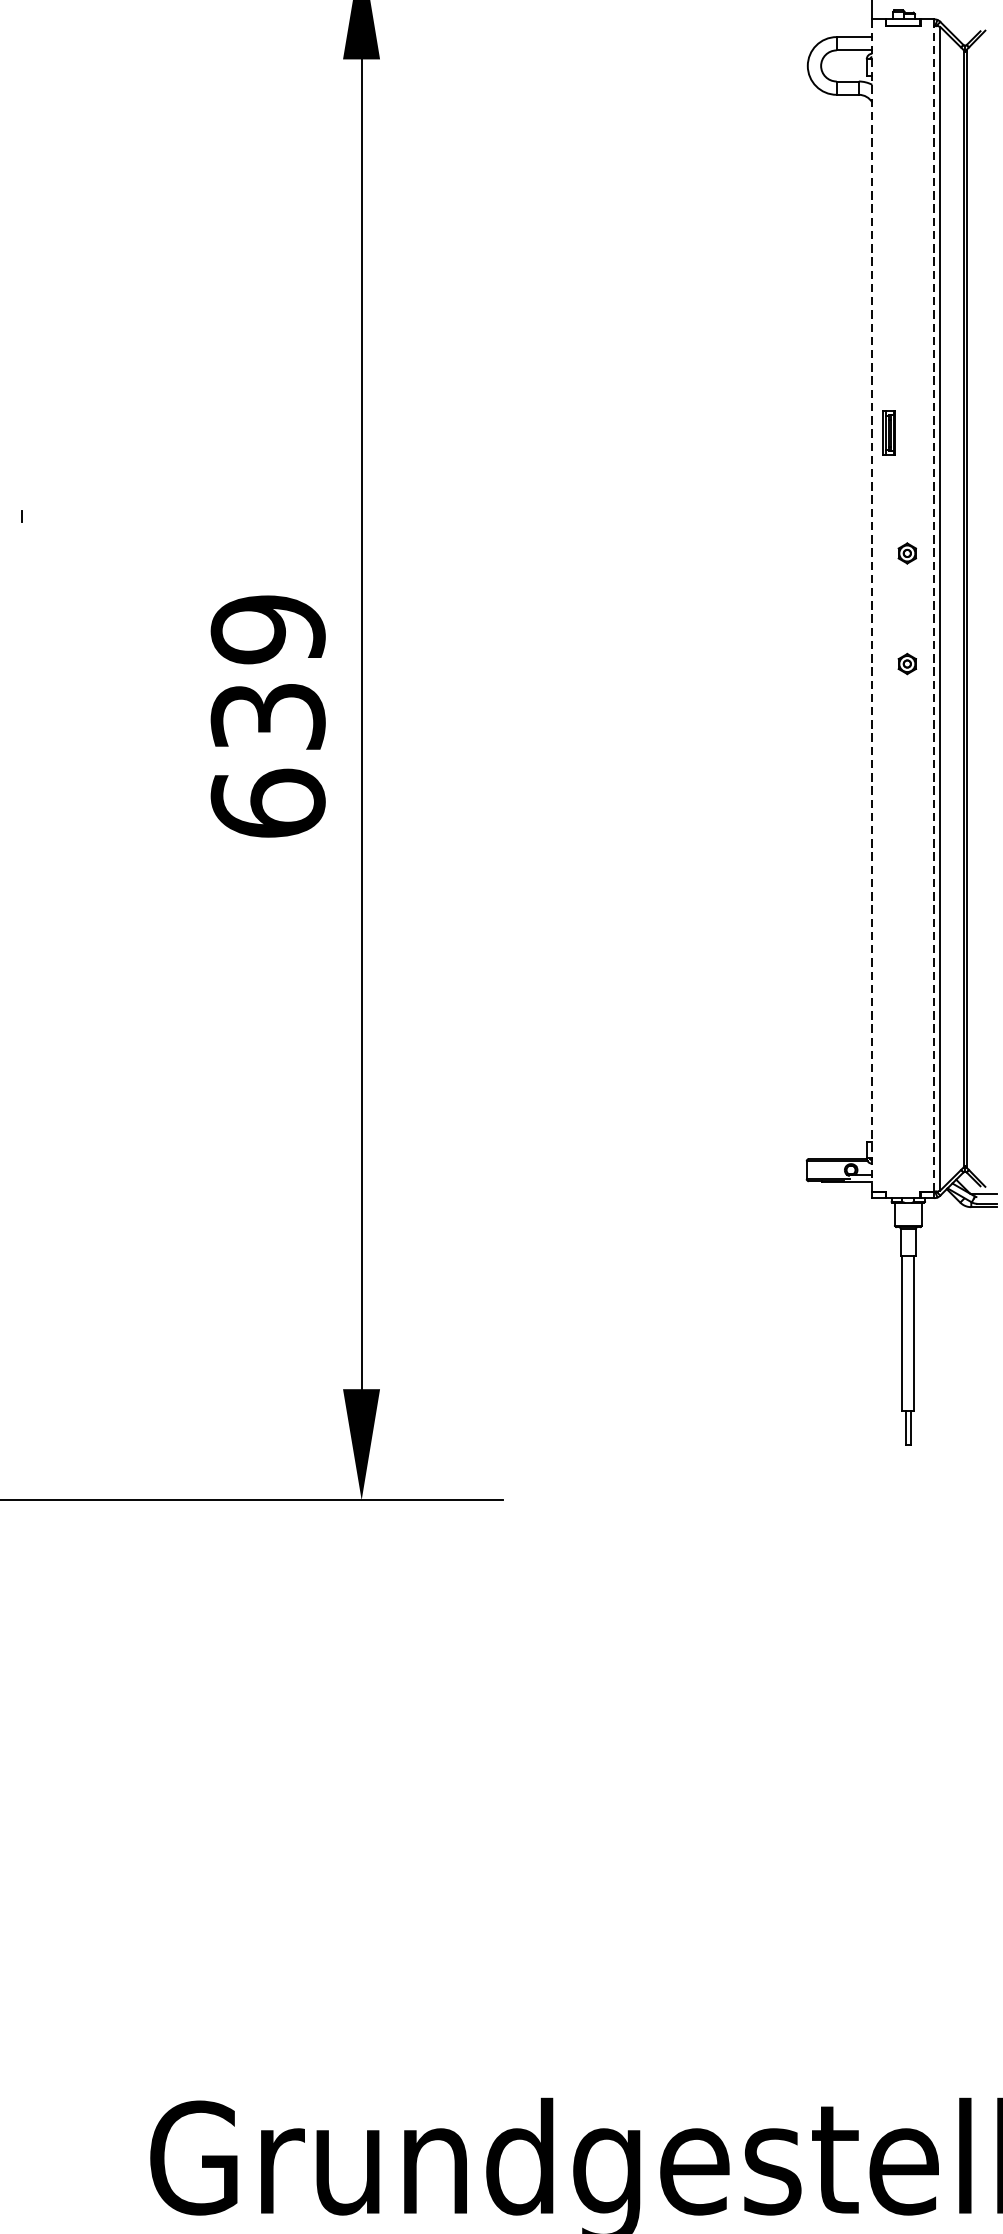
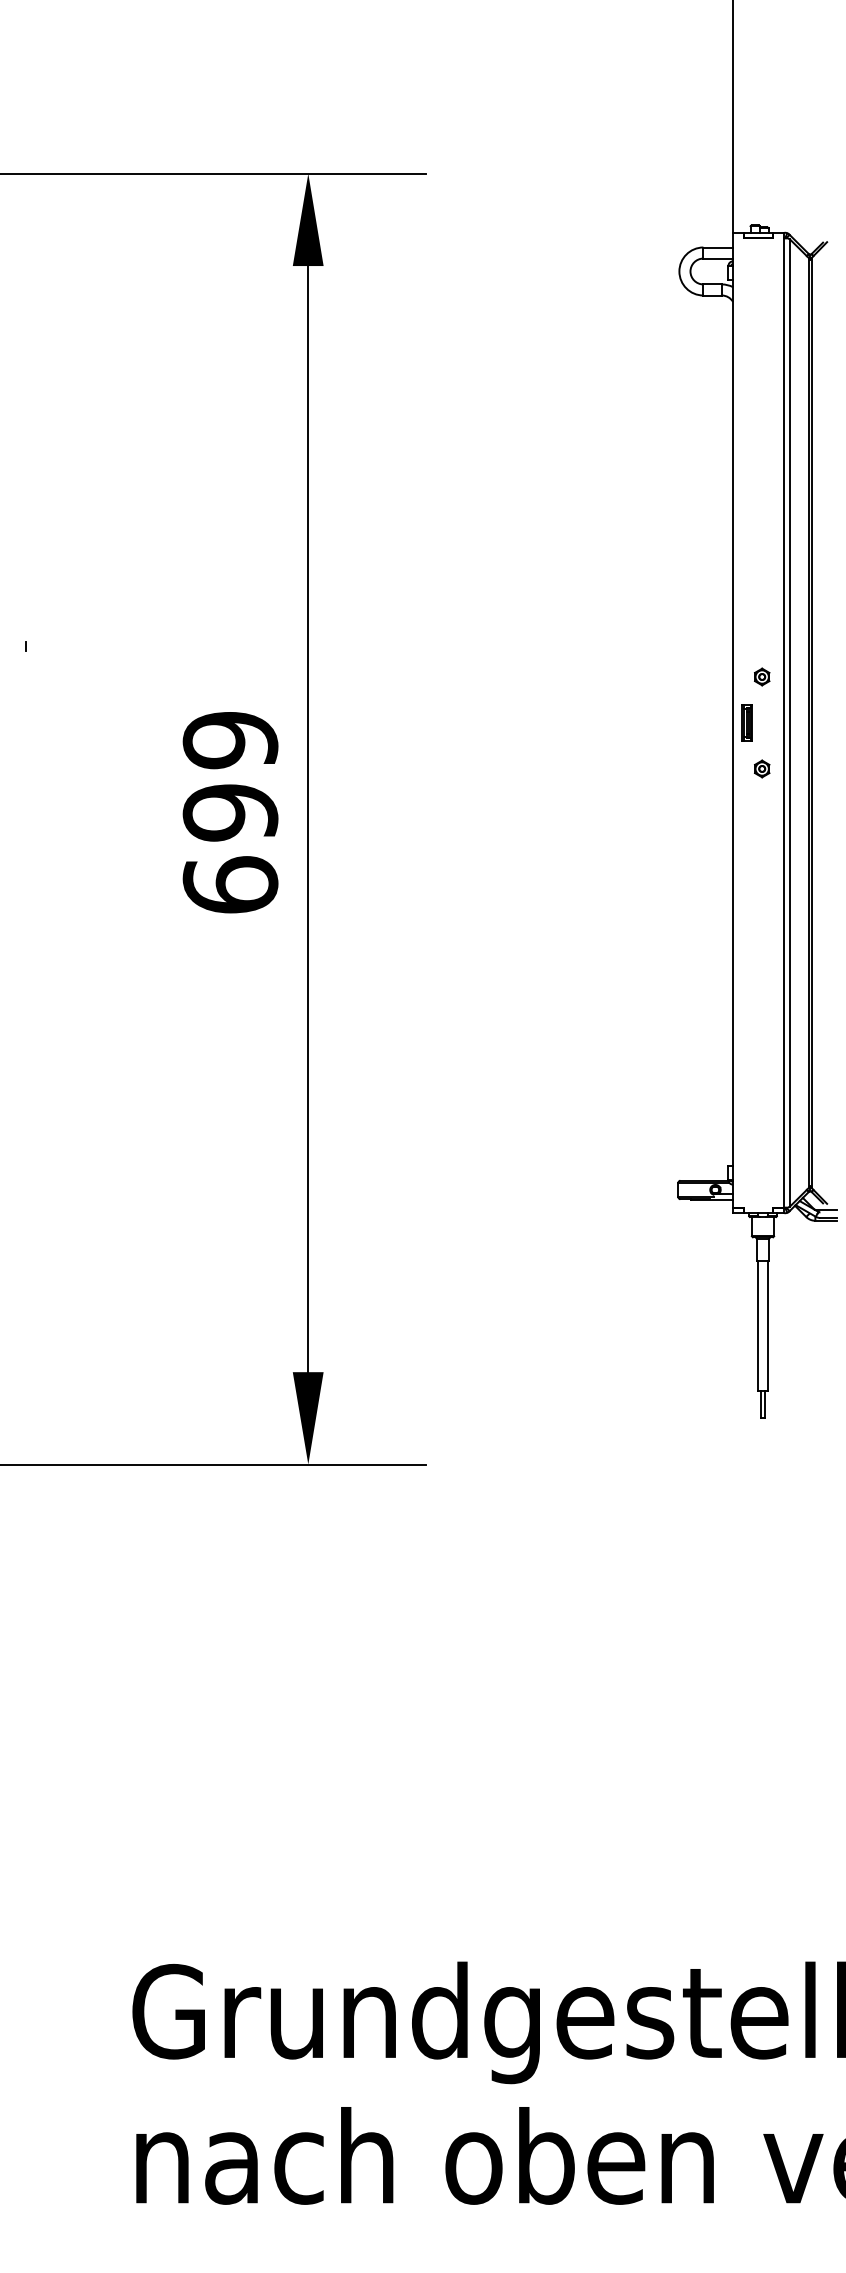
part: (888, 432) -> (746, 722), moved
line: (872, 605) -> (733, 720), dashed -> solid
line: (934, 609) -> (784, 723), dashed -> solid
text: (268, 716) -> (230, 812), 639 -> 699

